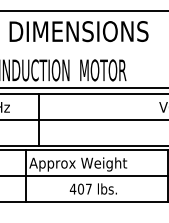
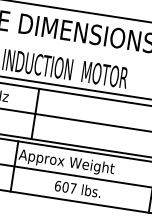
text: (72, 188) -> (57, 185), 407 -> 607

